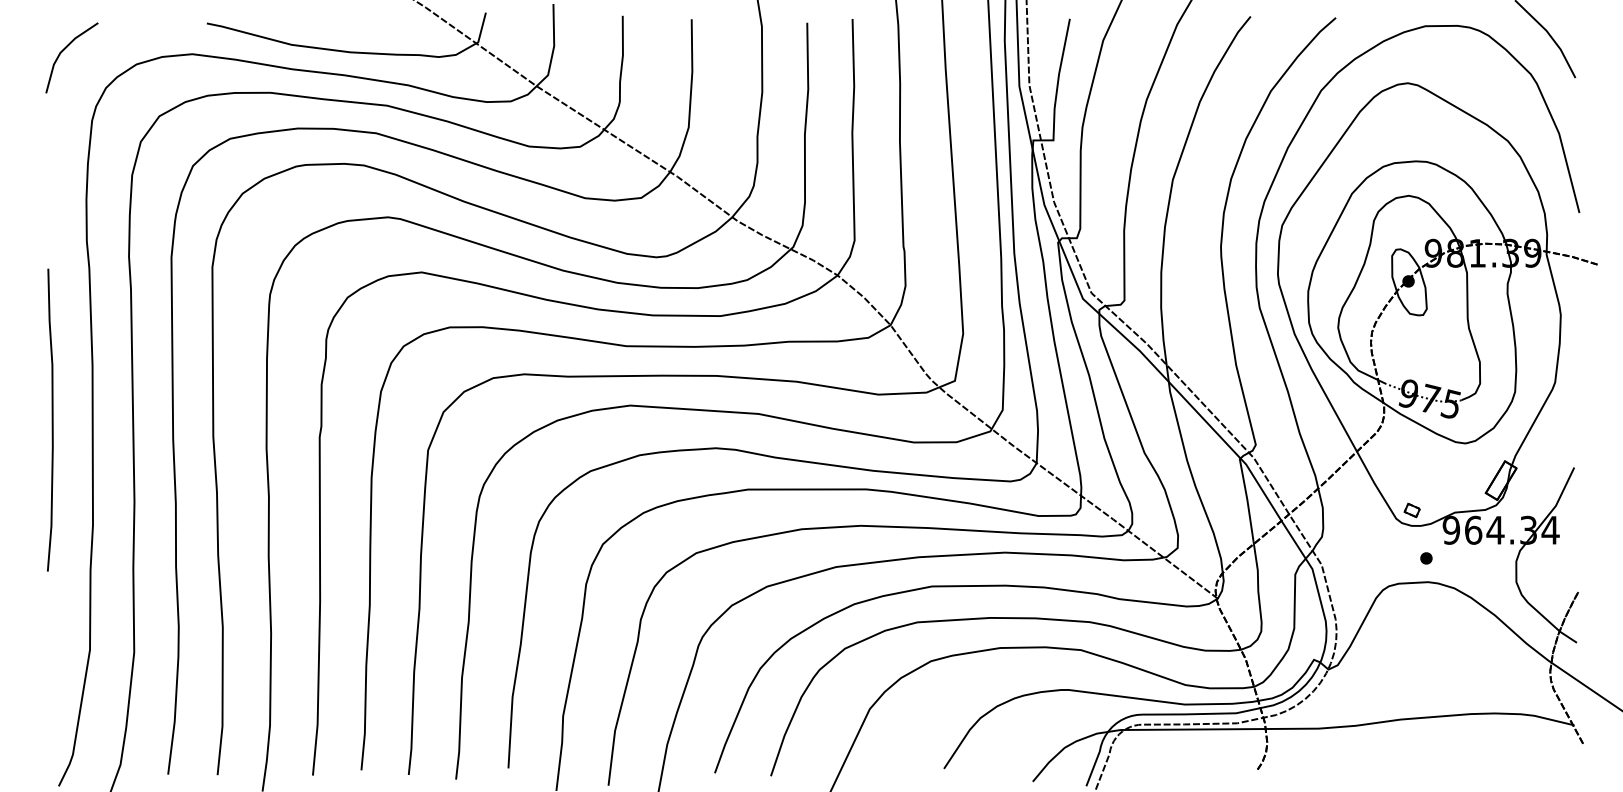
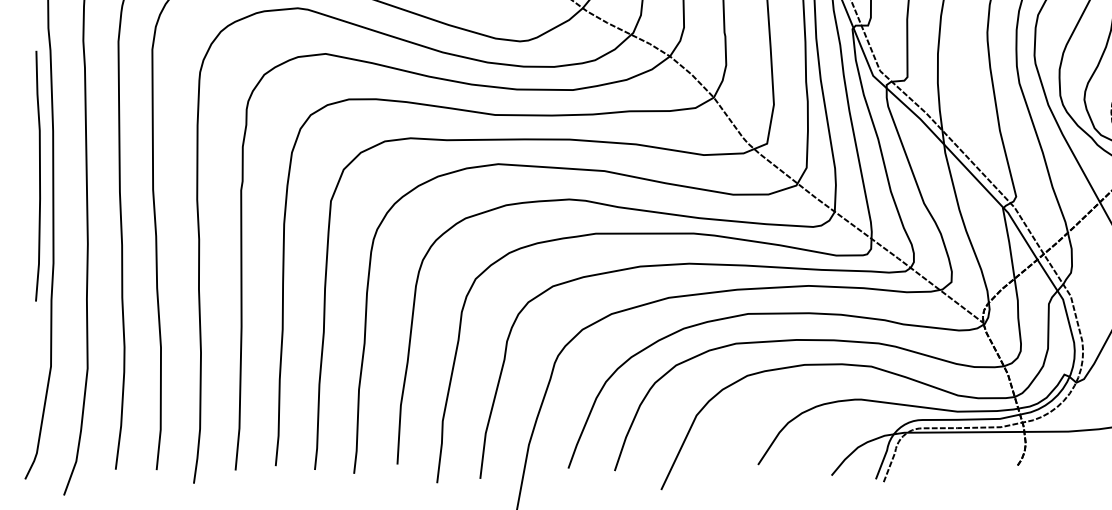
curve: (51, 419) -> (39, 175), moved

